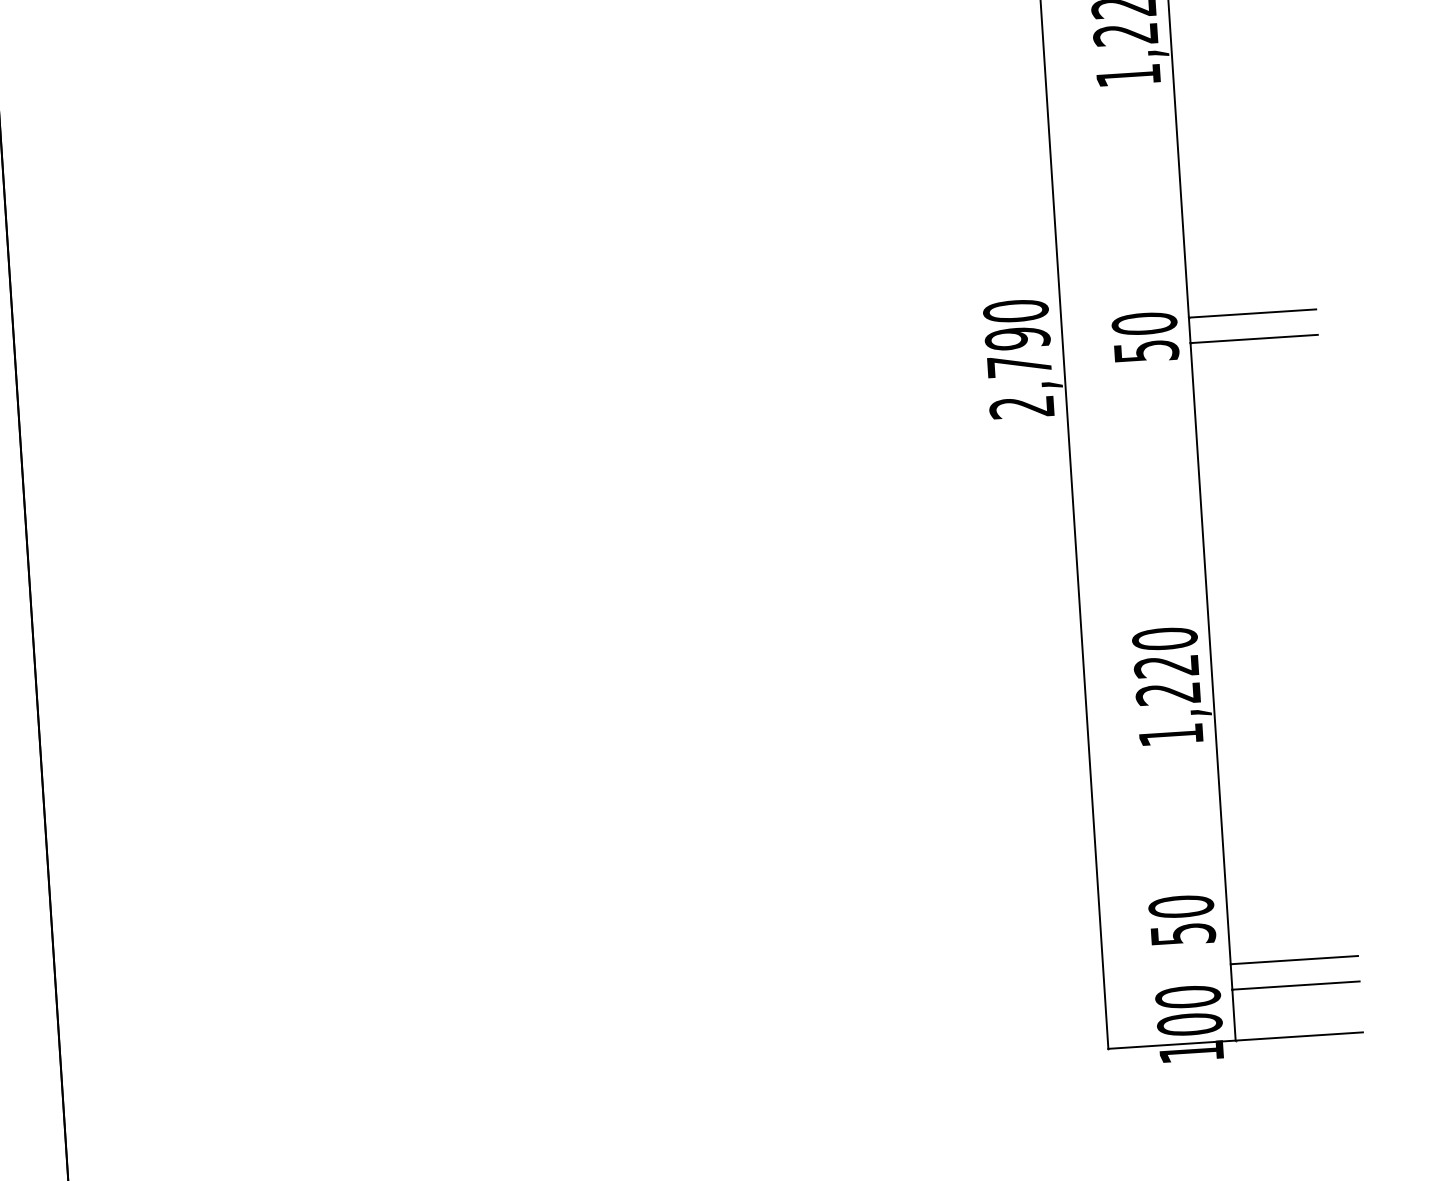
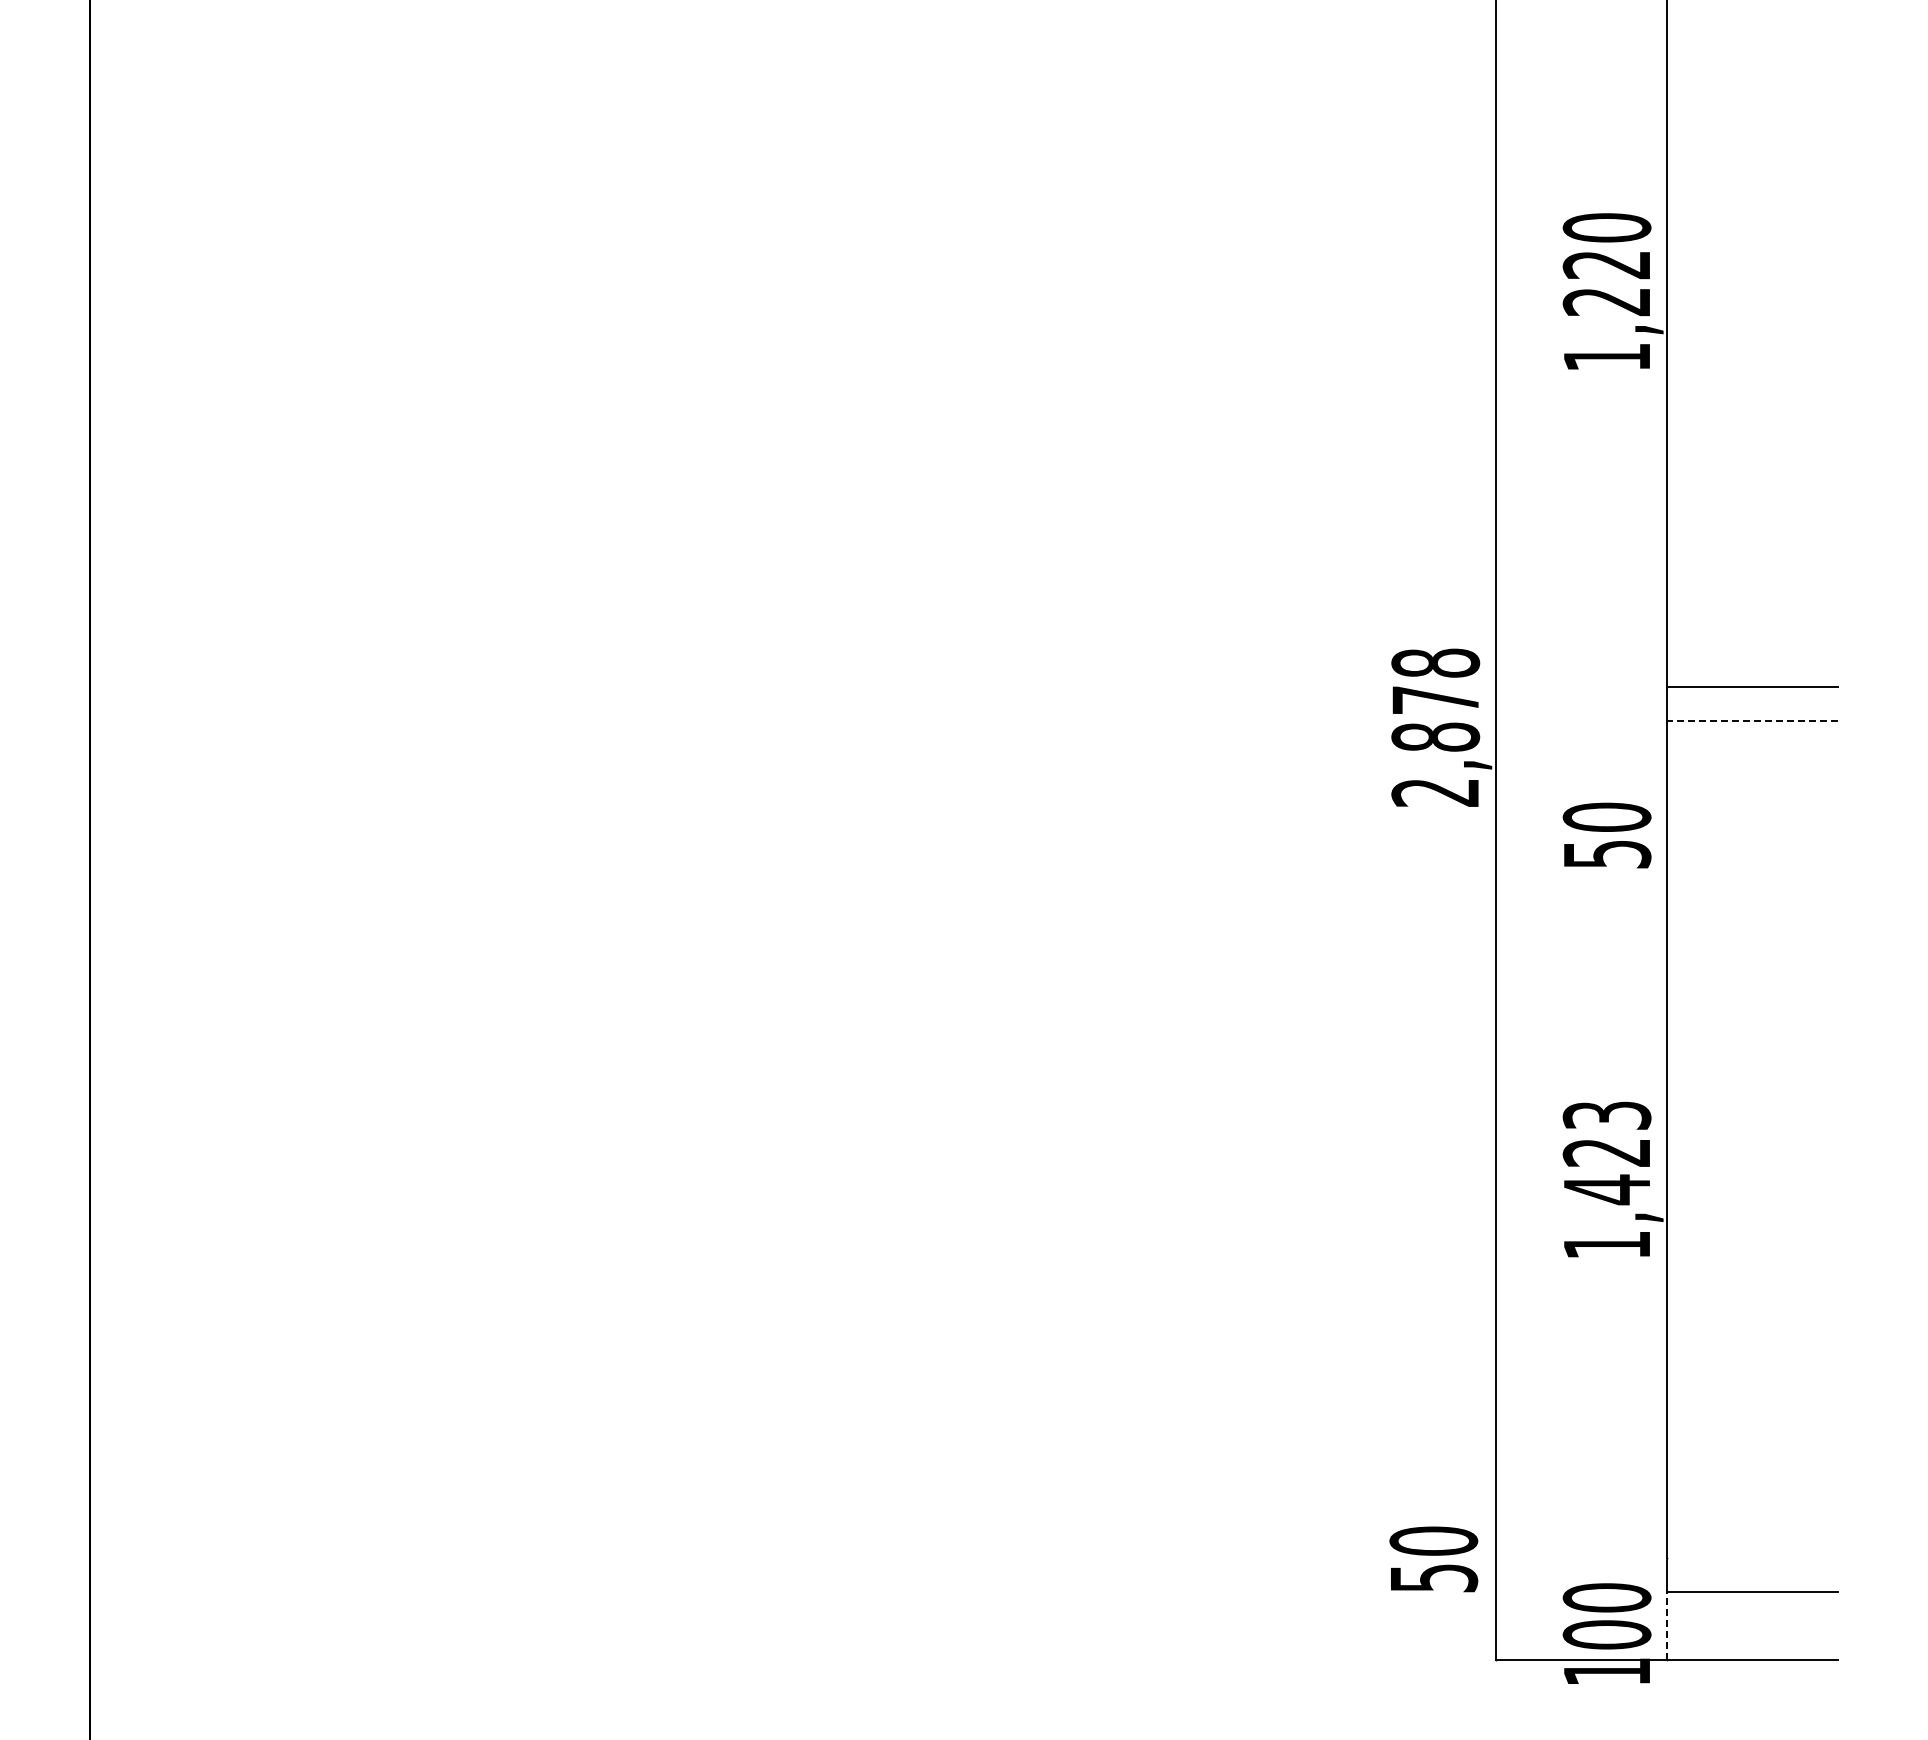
text: (1145, 337) -> (1606, 835), moved
text: (1017, 338) -> (1435, 699), 2,790 -> 2,878
line: (1254, 339) -> (1752, 721), solid -> dashed
text: (1166, 667) -> (1606, 1153), 1,220 -> 1,423
text: (1181, 920) -> (1433, 1559), moved
line: (1294, 960) -> (1752, 1557), removed
line: (1234, 1014) -> (1667, 1625), solid -> dashed

